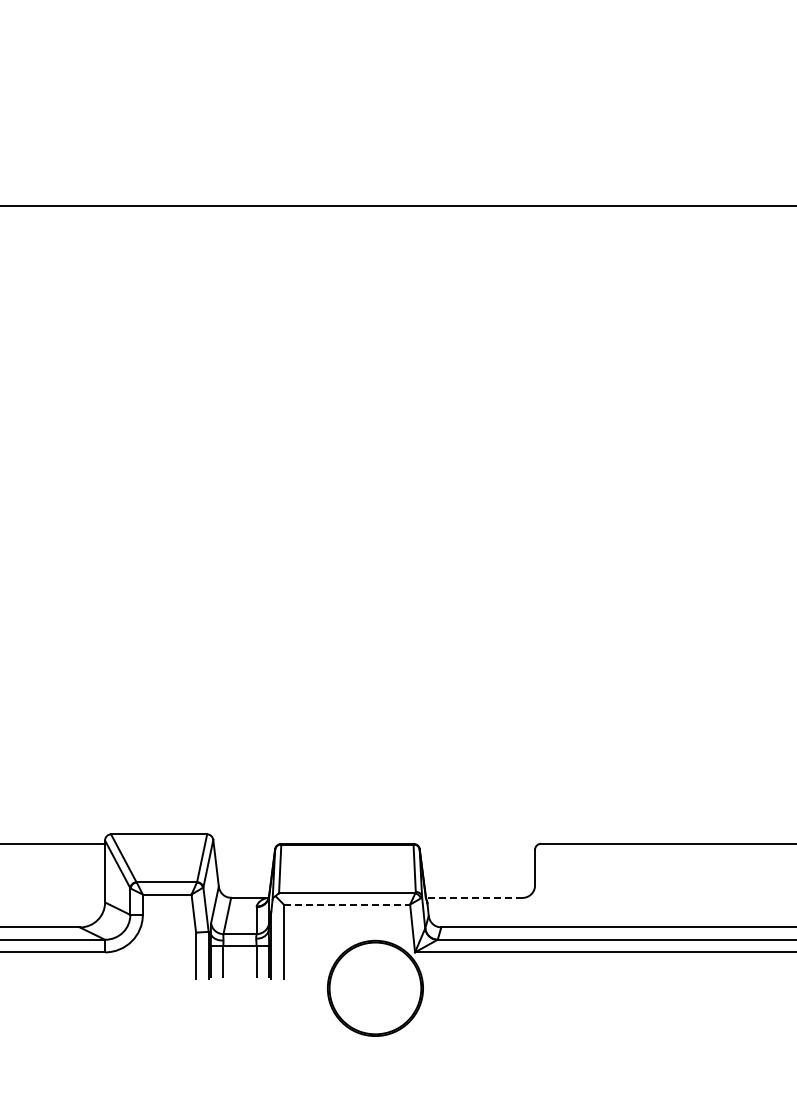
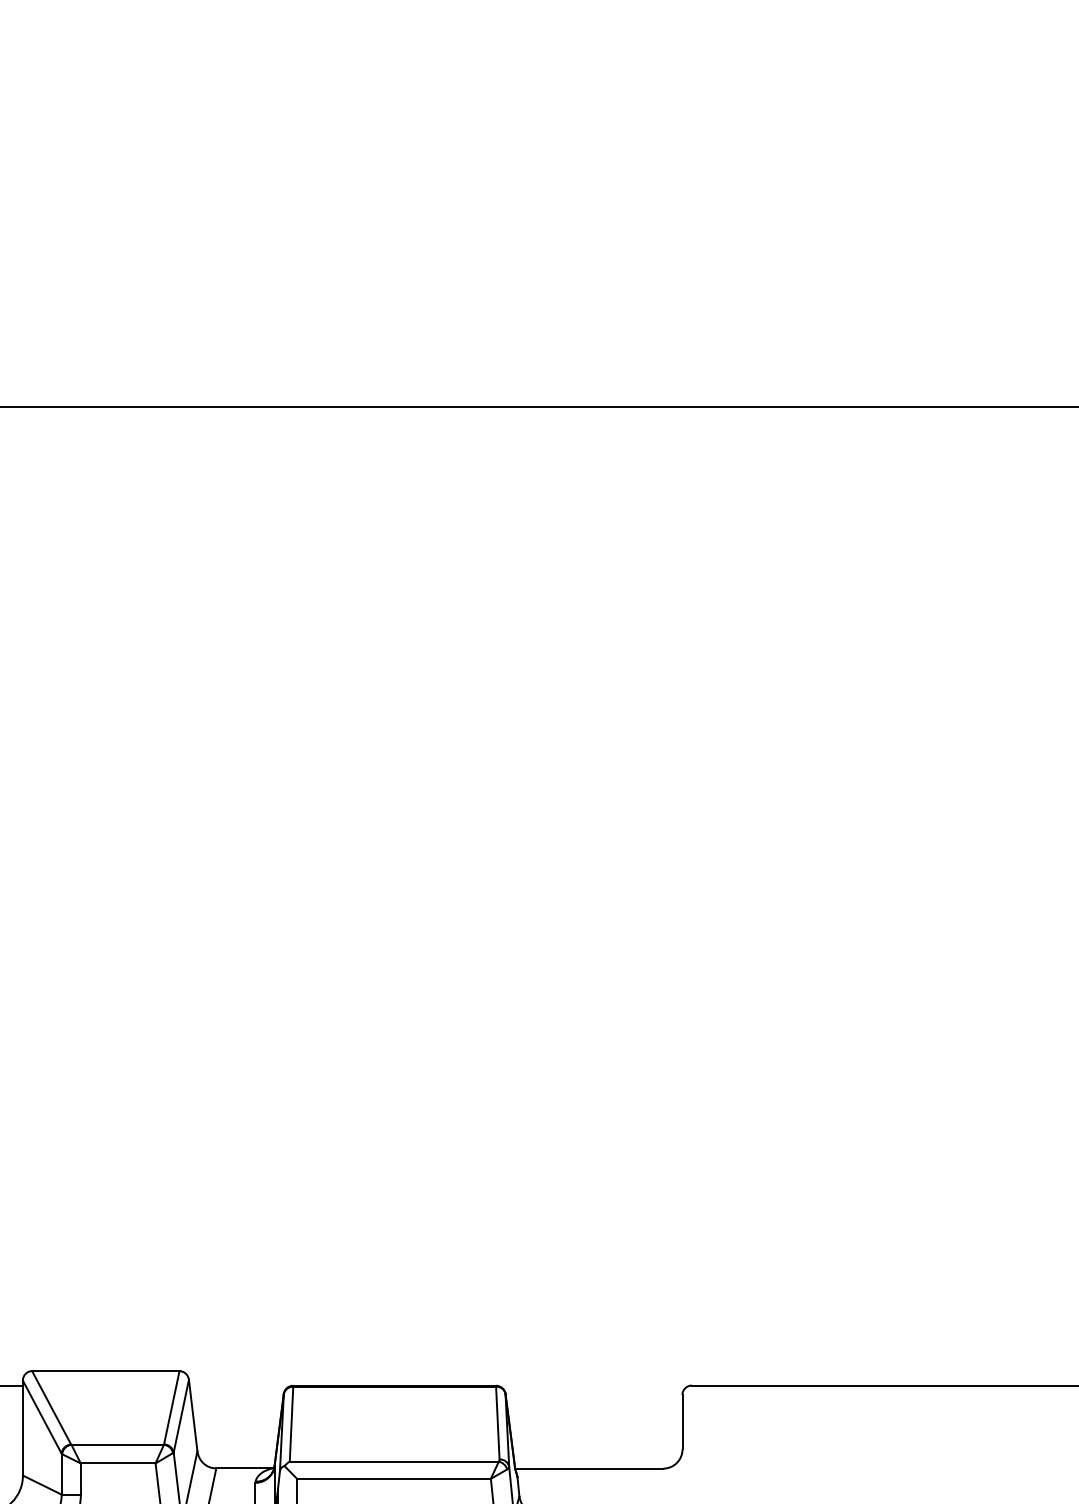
line: (473, 897) -> (588, 1467), dashed -> solid
line: (347, 904) -> (394, 1478), dashed -> solid

